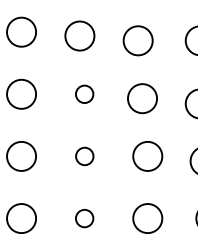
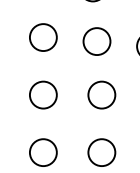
circle: (84, 93) -> (43, 36), size x1.67
circle: (84, 156) -> (43, 95), size x1.67
circle: (84, 218) -> (43, 152), size x1.67

